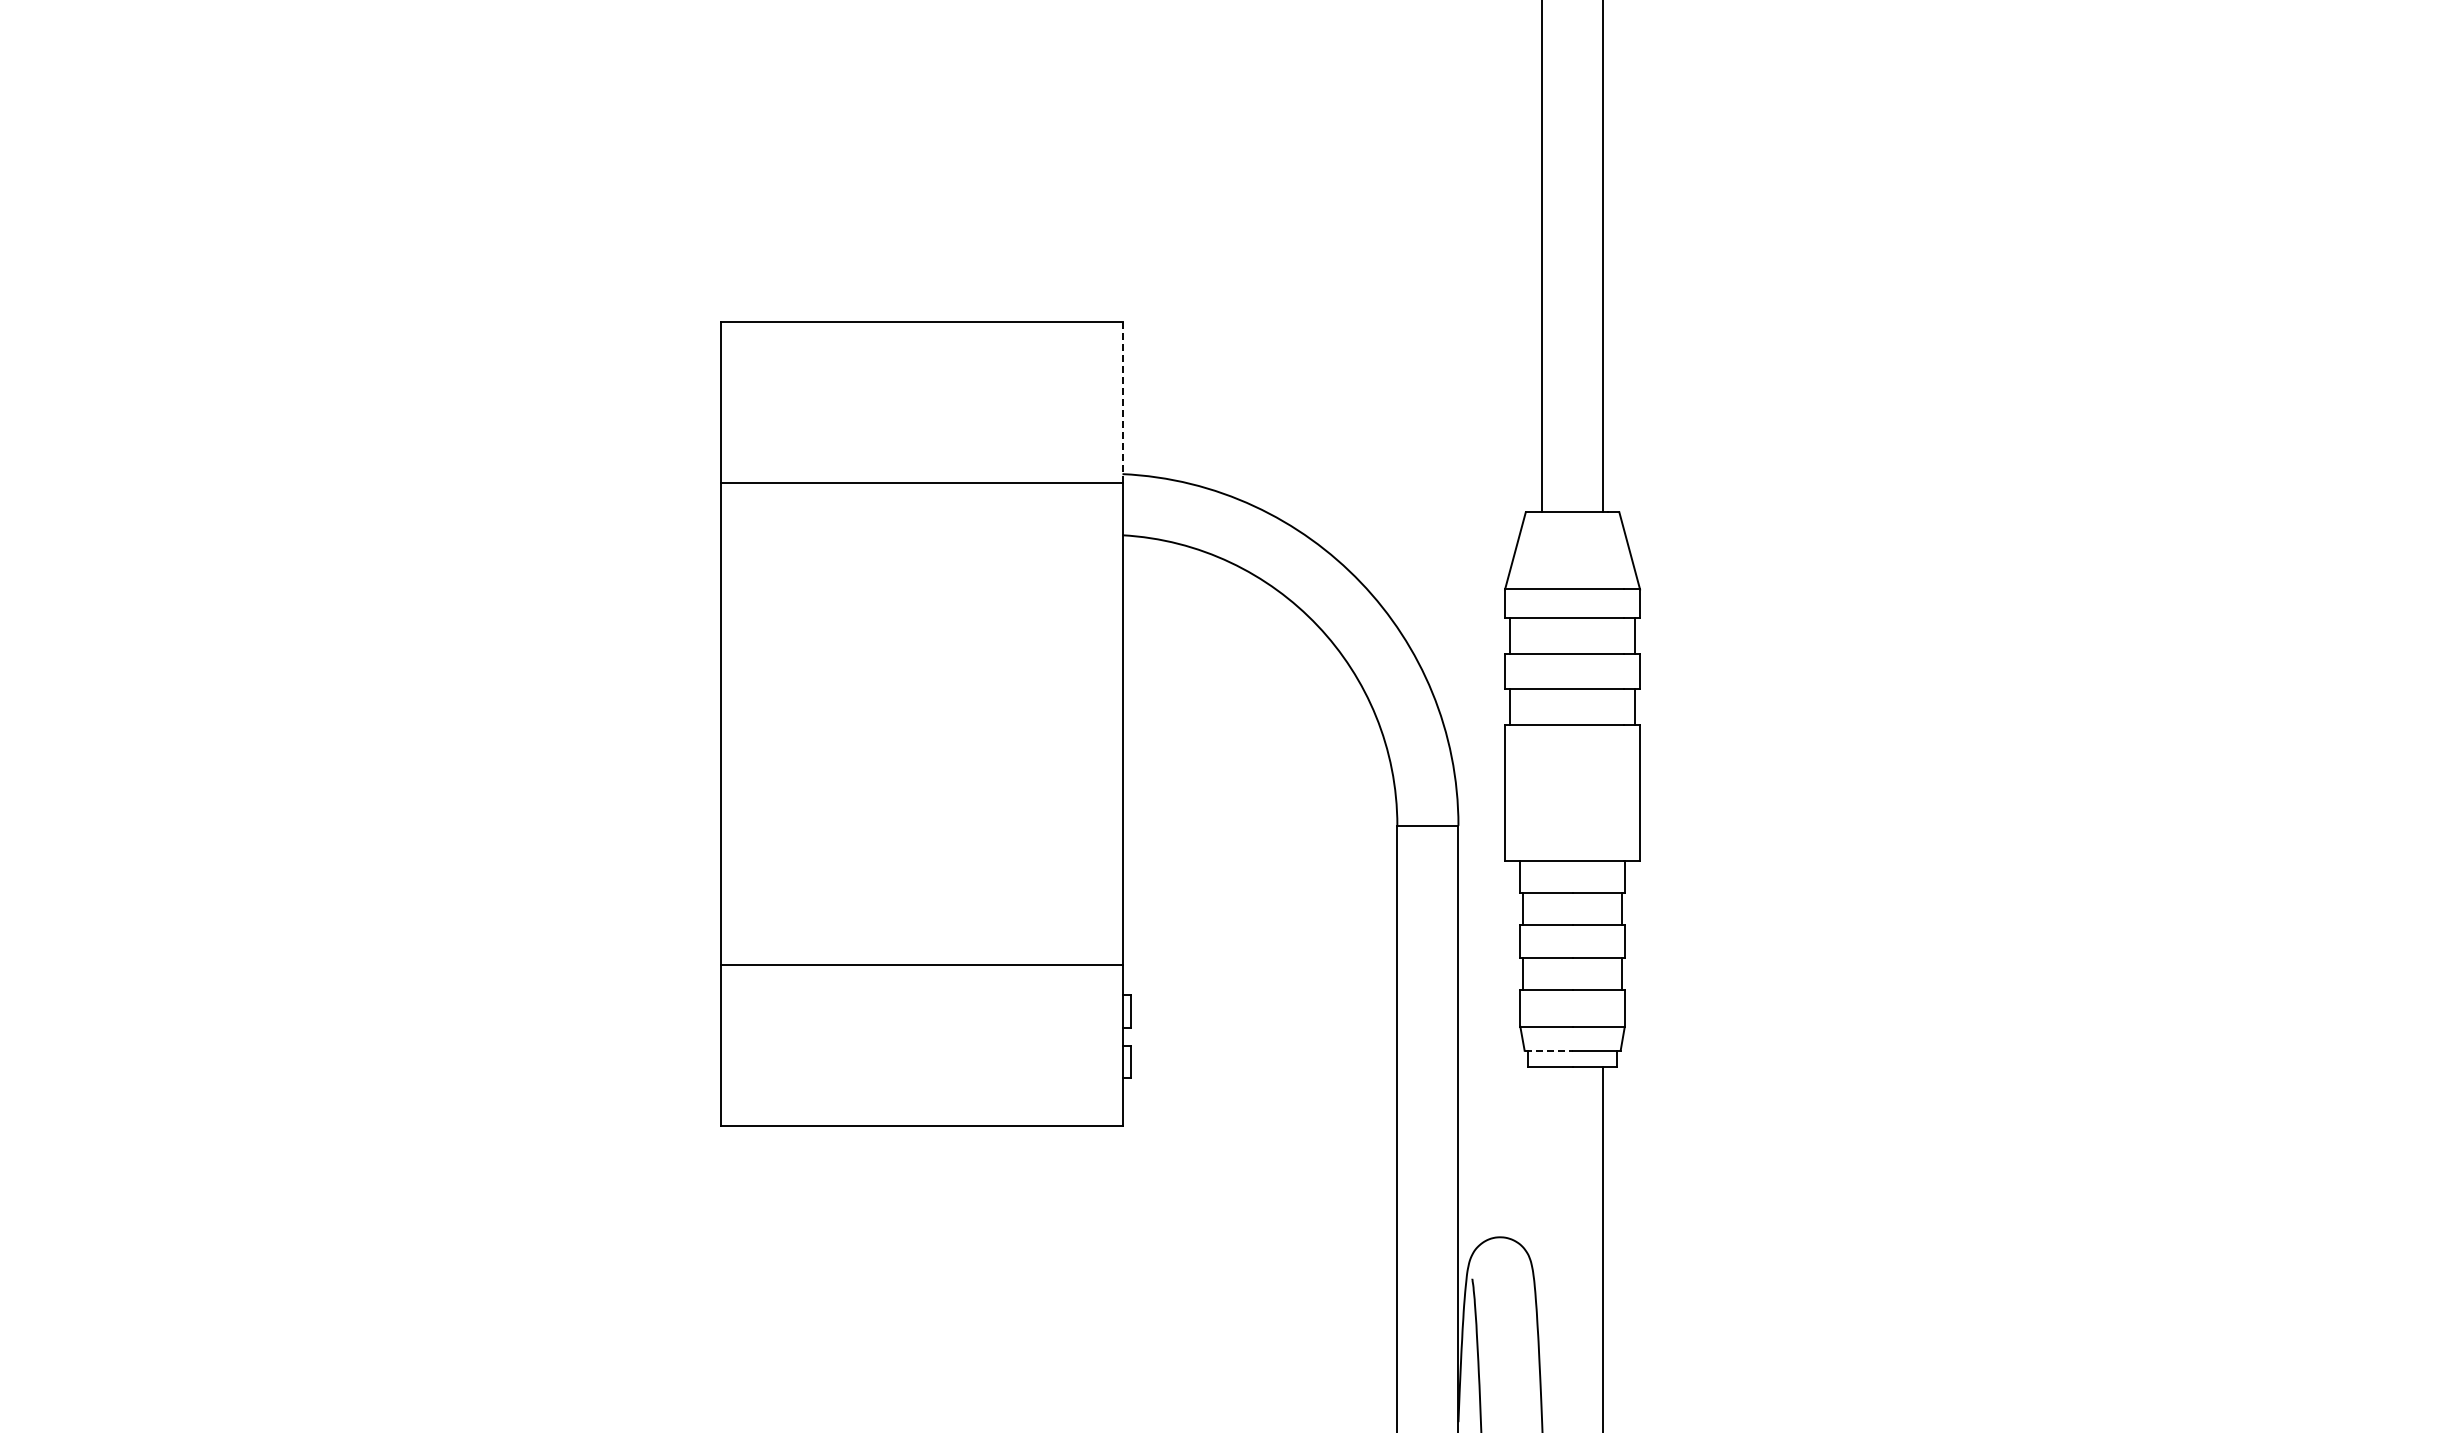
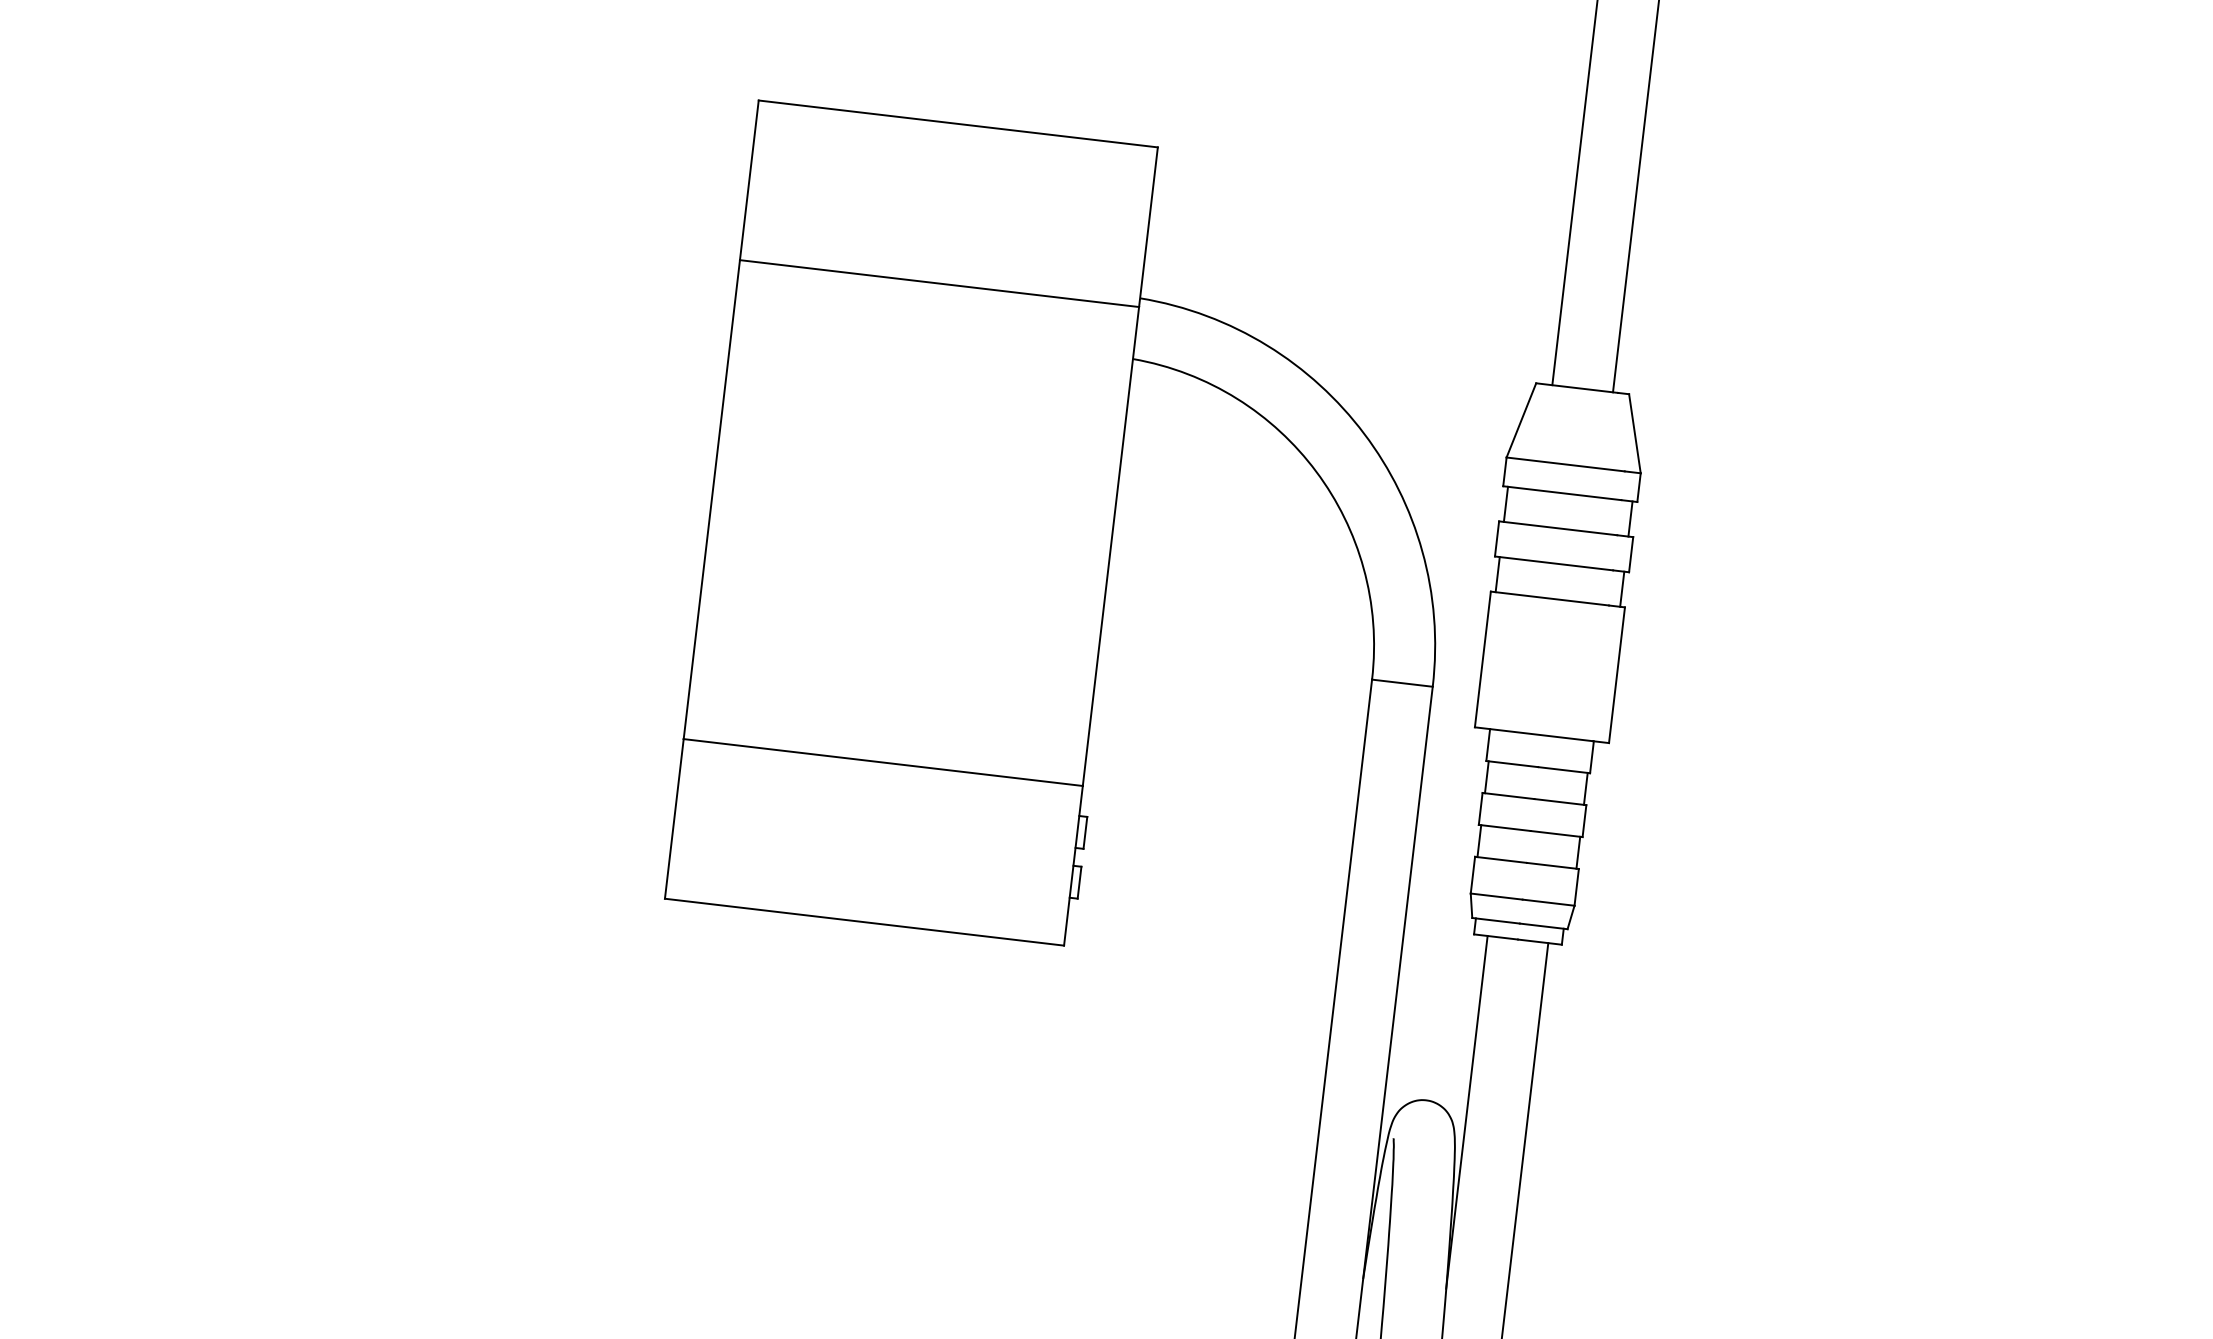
line: (1122, 403) -> (1148, 228), dashed -> solid
line: (1548, 1050) -> (1495, 920), dashed -> solid
line: (1542, 1244) -> (1467, 1112), added

